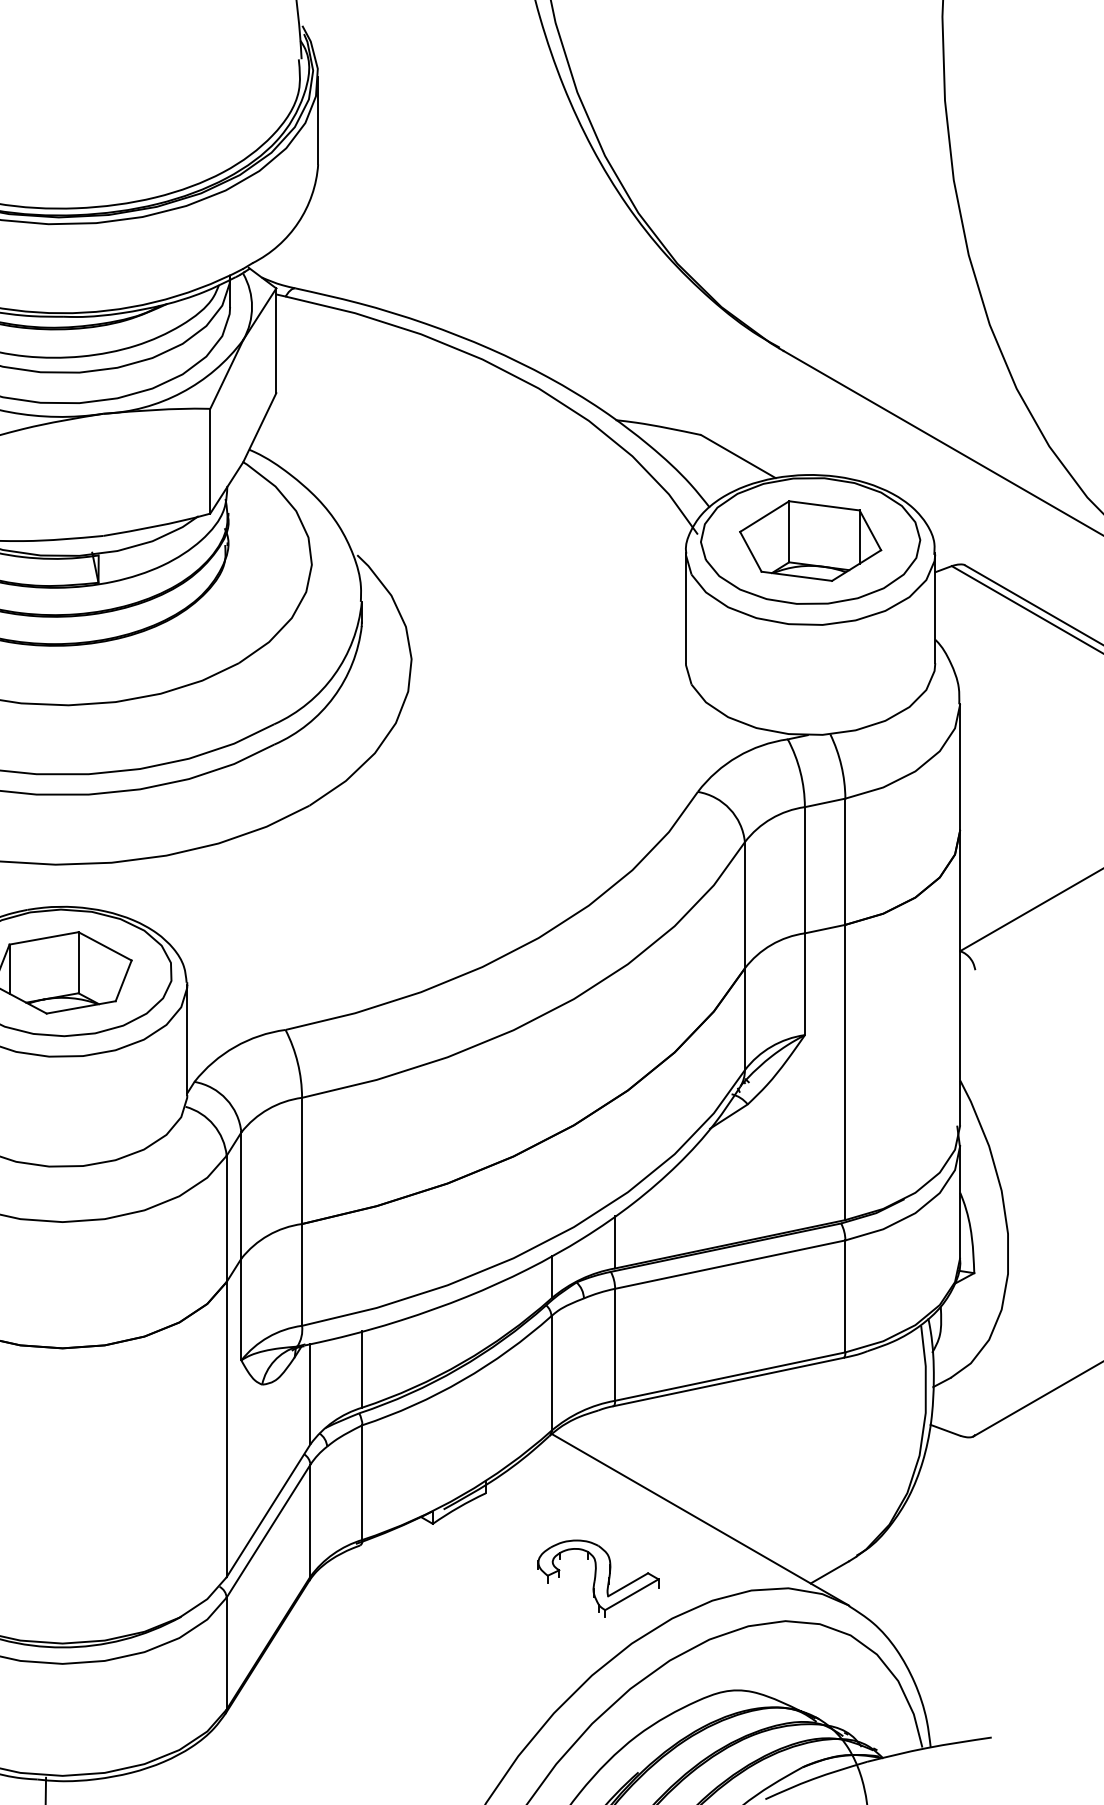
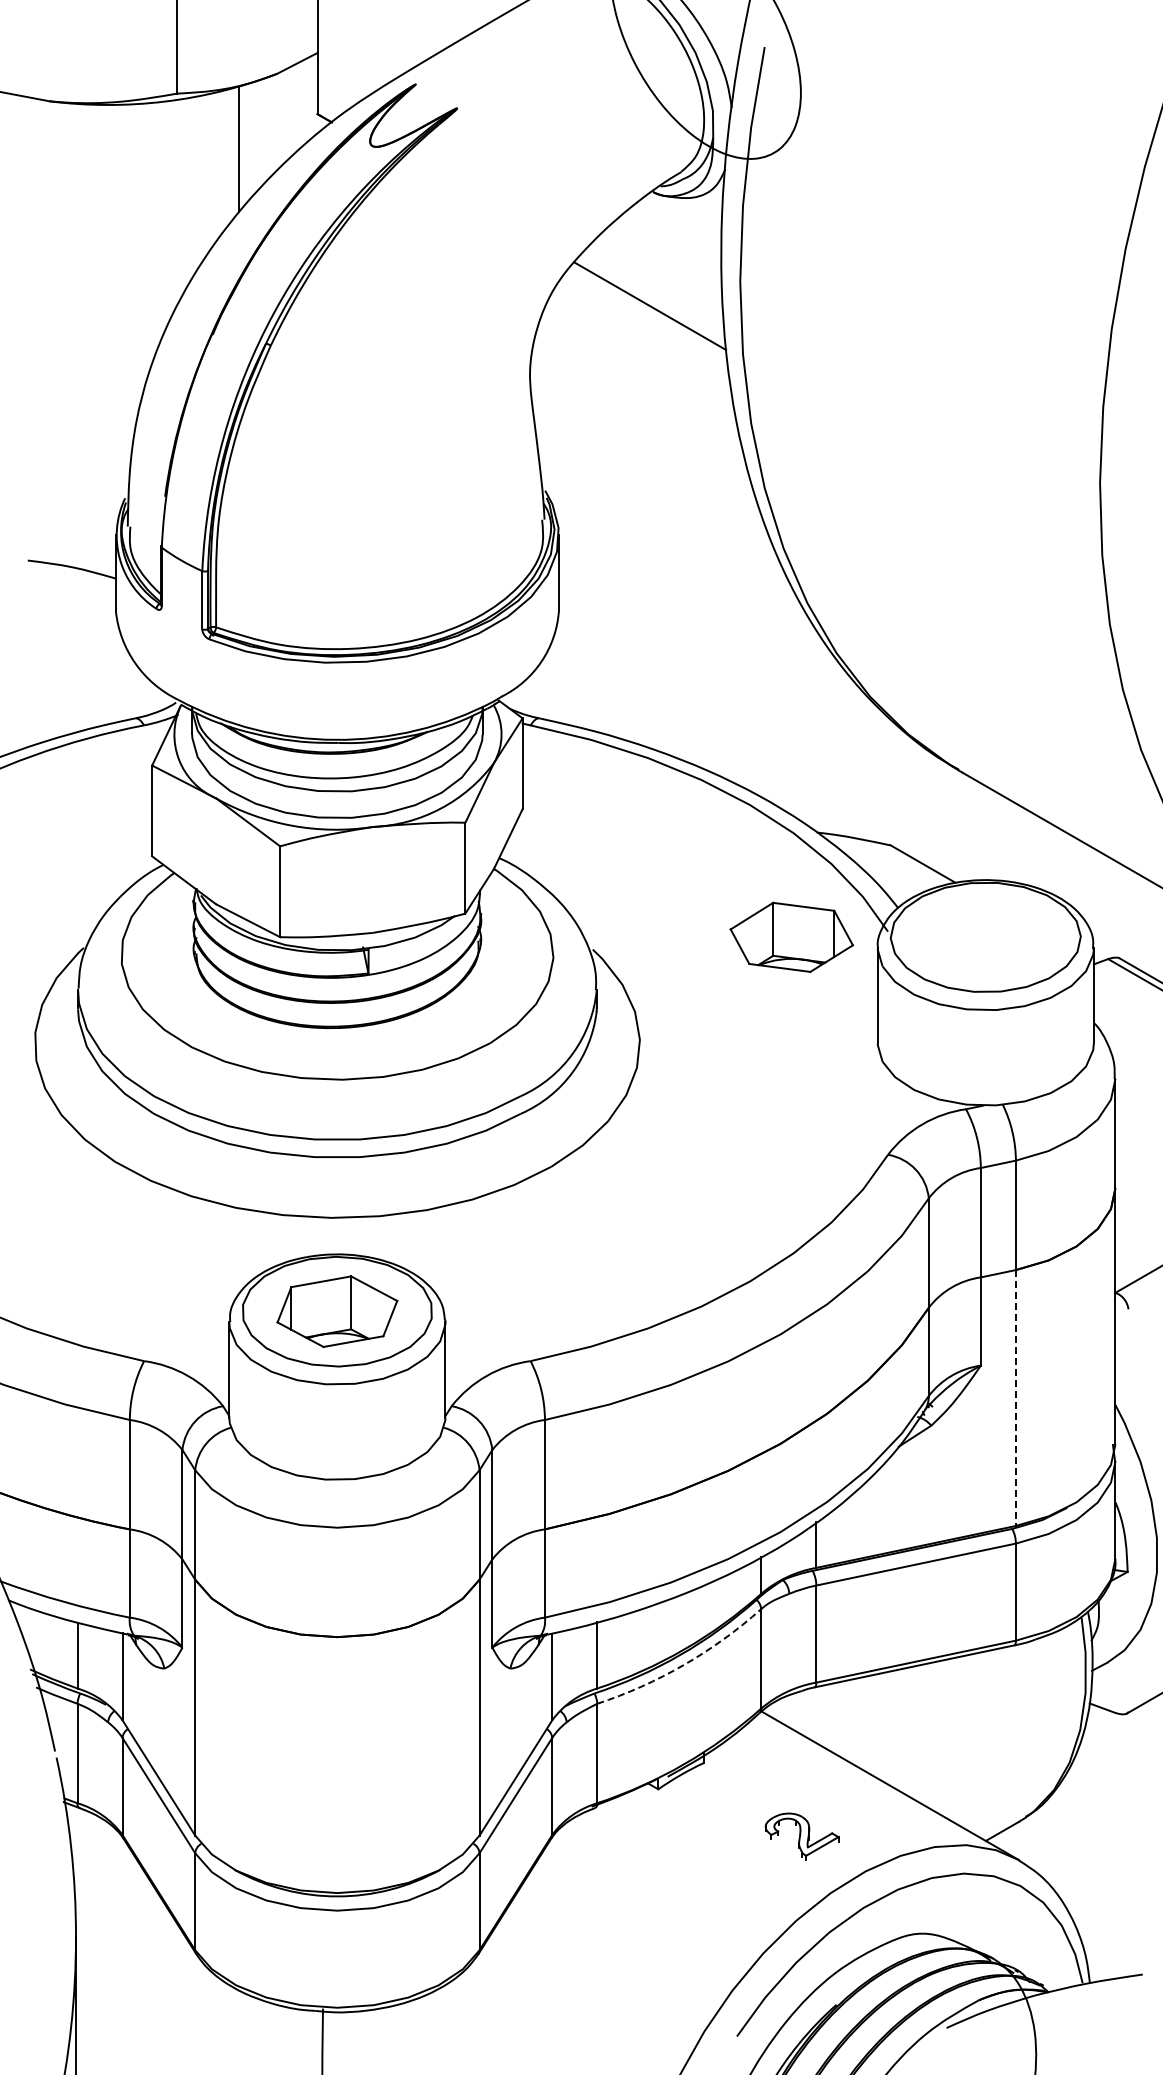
part: (810, 540) -> (791, 936), moved
line: (844, 1073) -> (1015, 1398), solid -> dashed
arc: (463, 1379) -> (684, 1664), solid -> dashed
part: (599, 1578) -> (802, 1836), size x0.7

